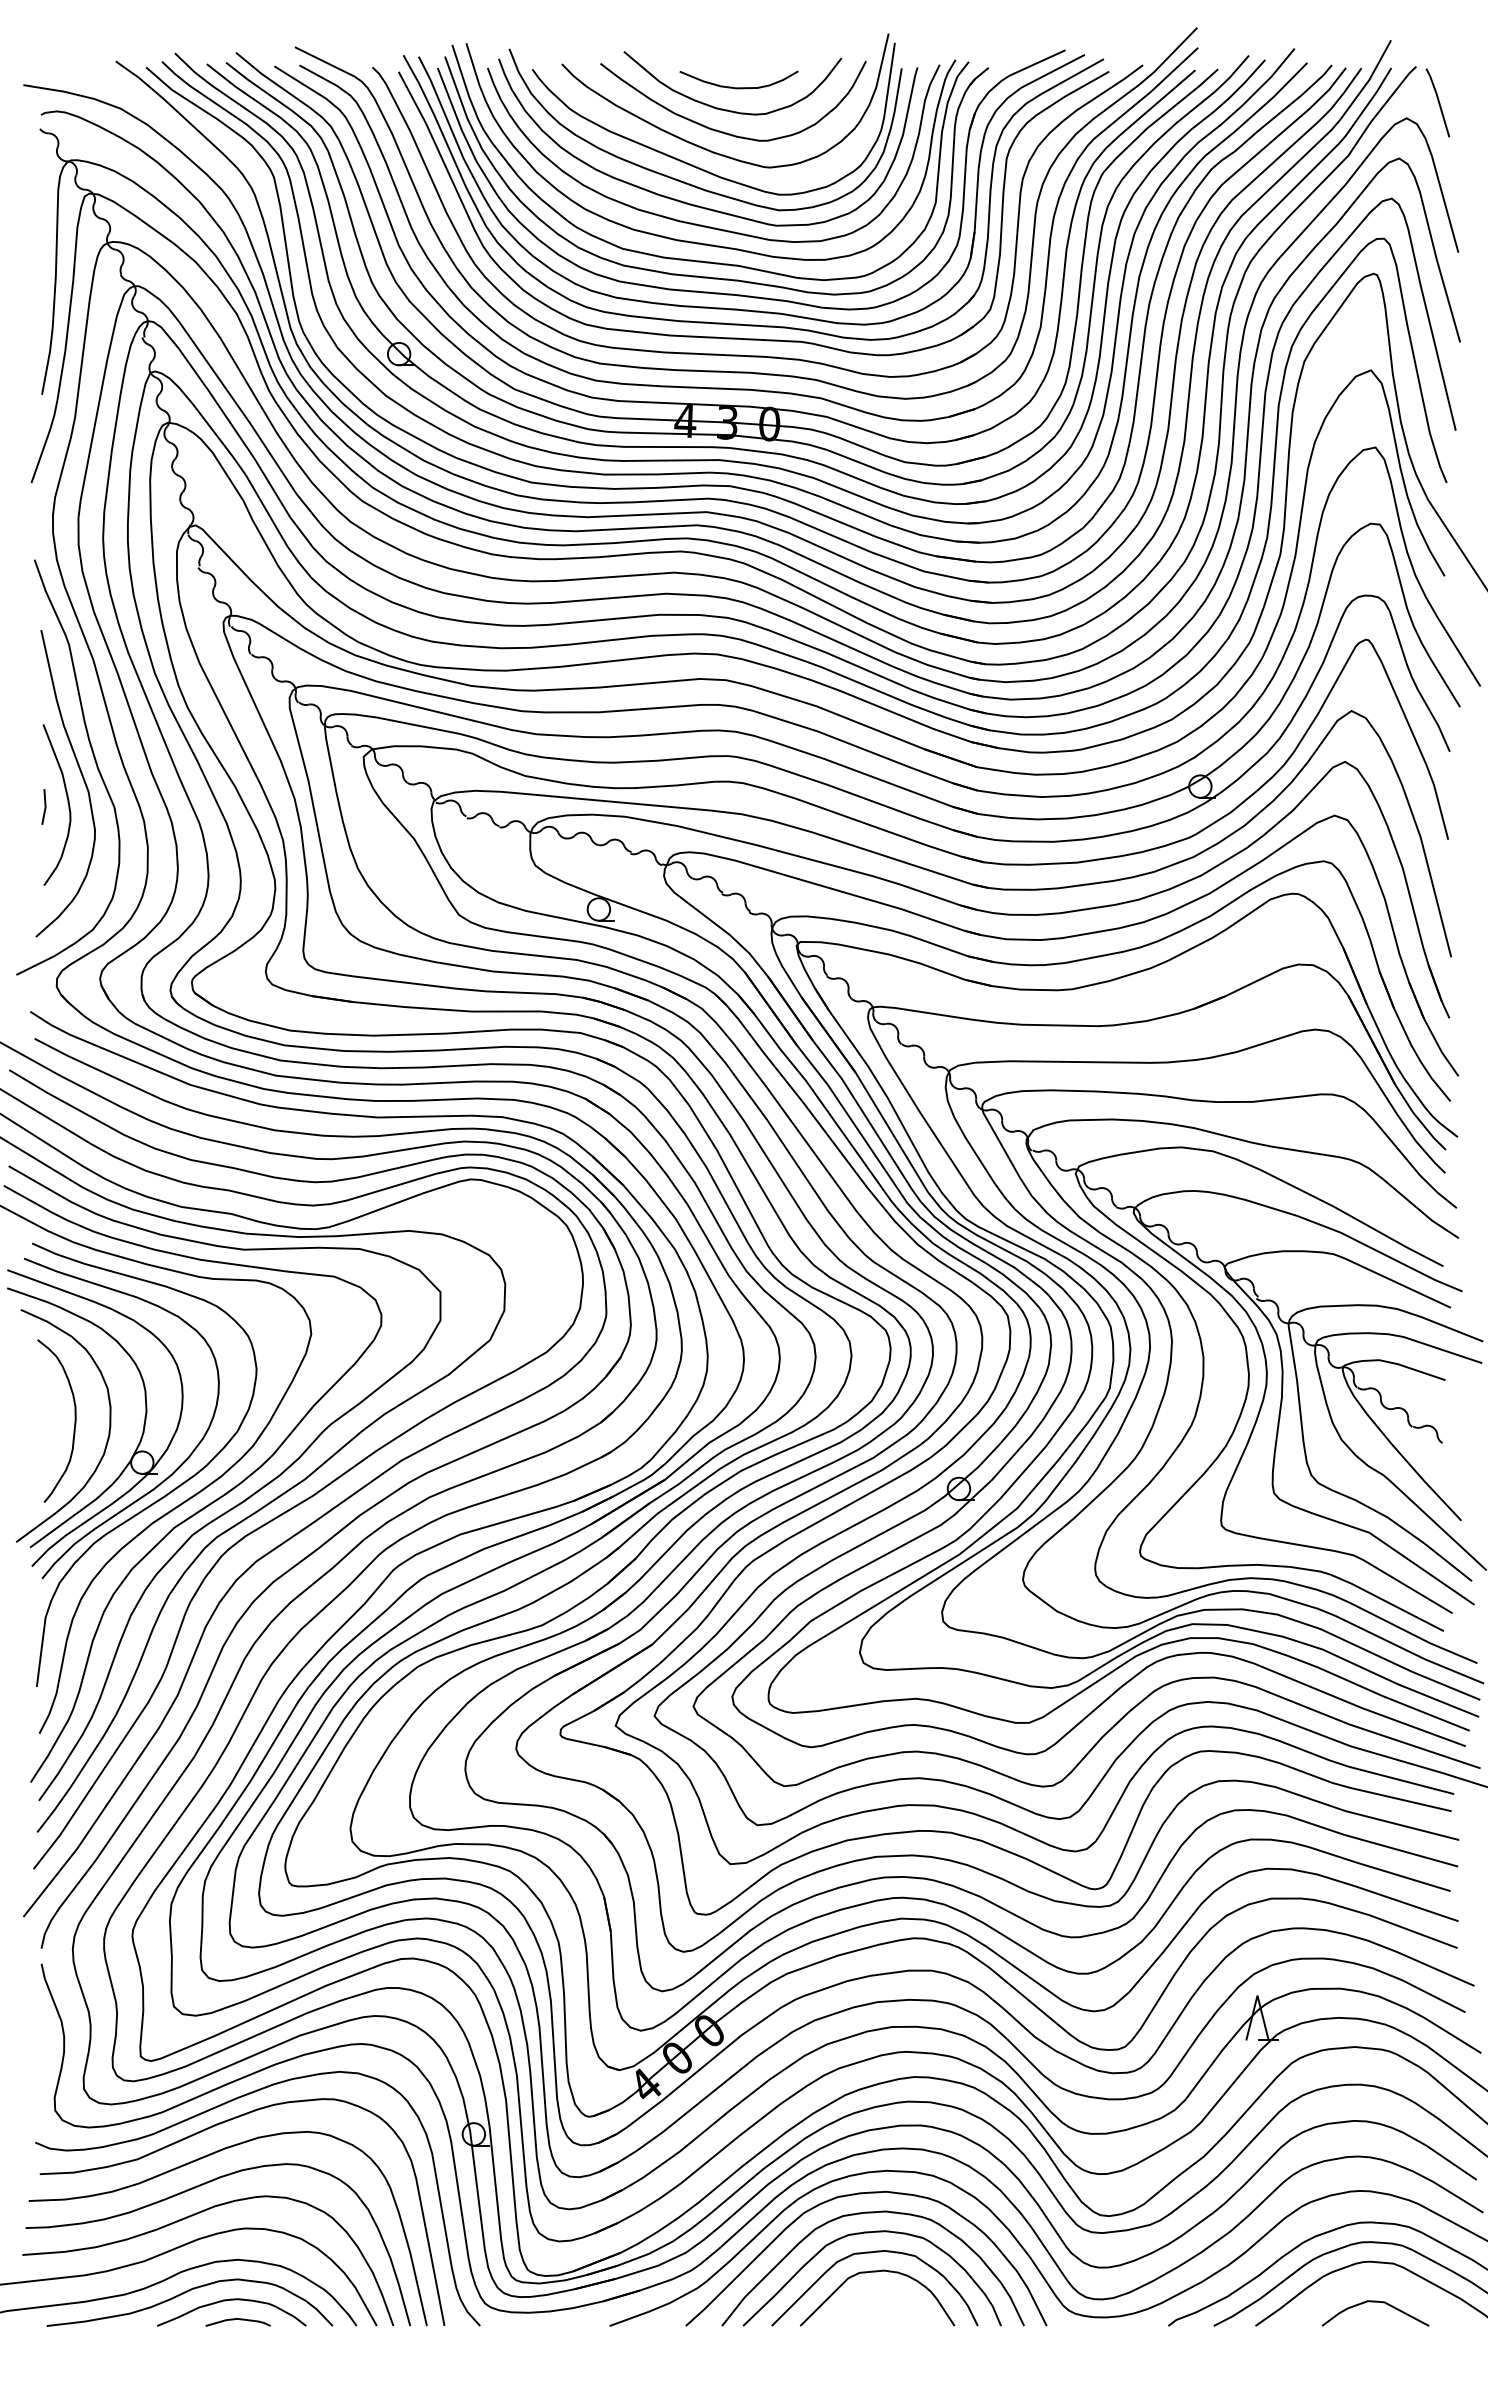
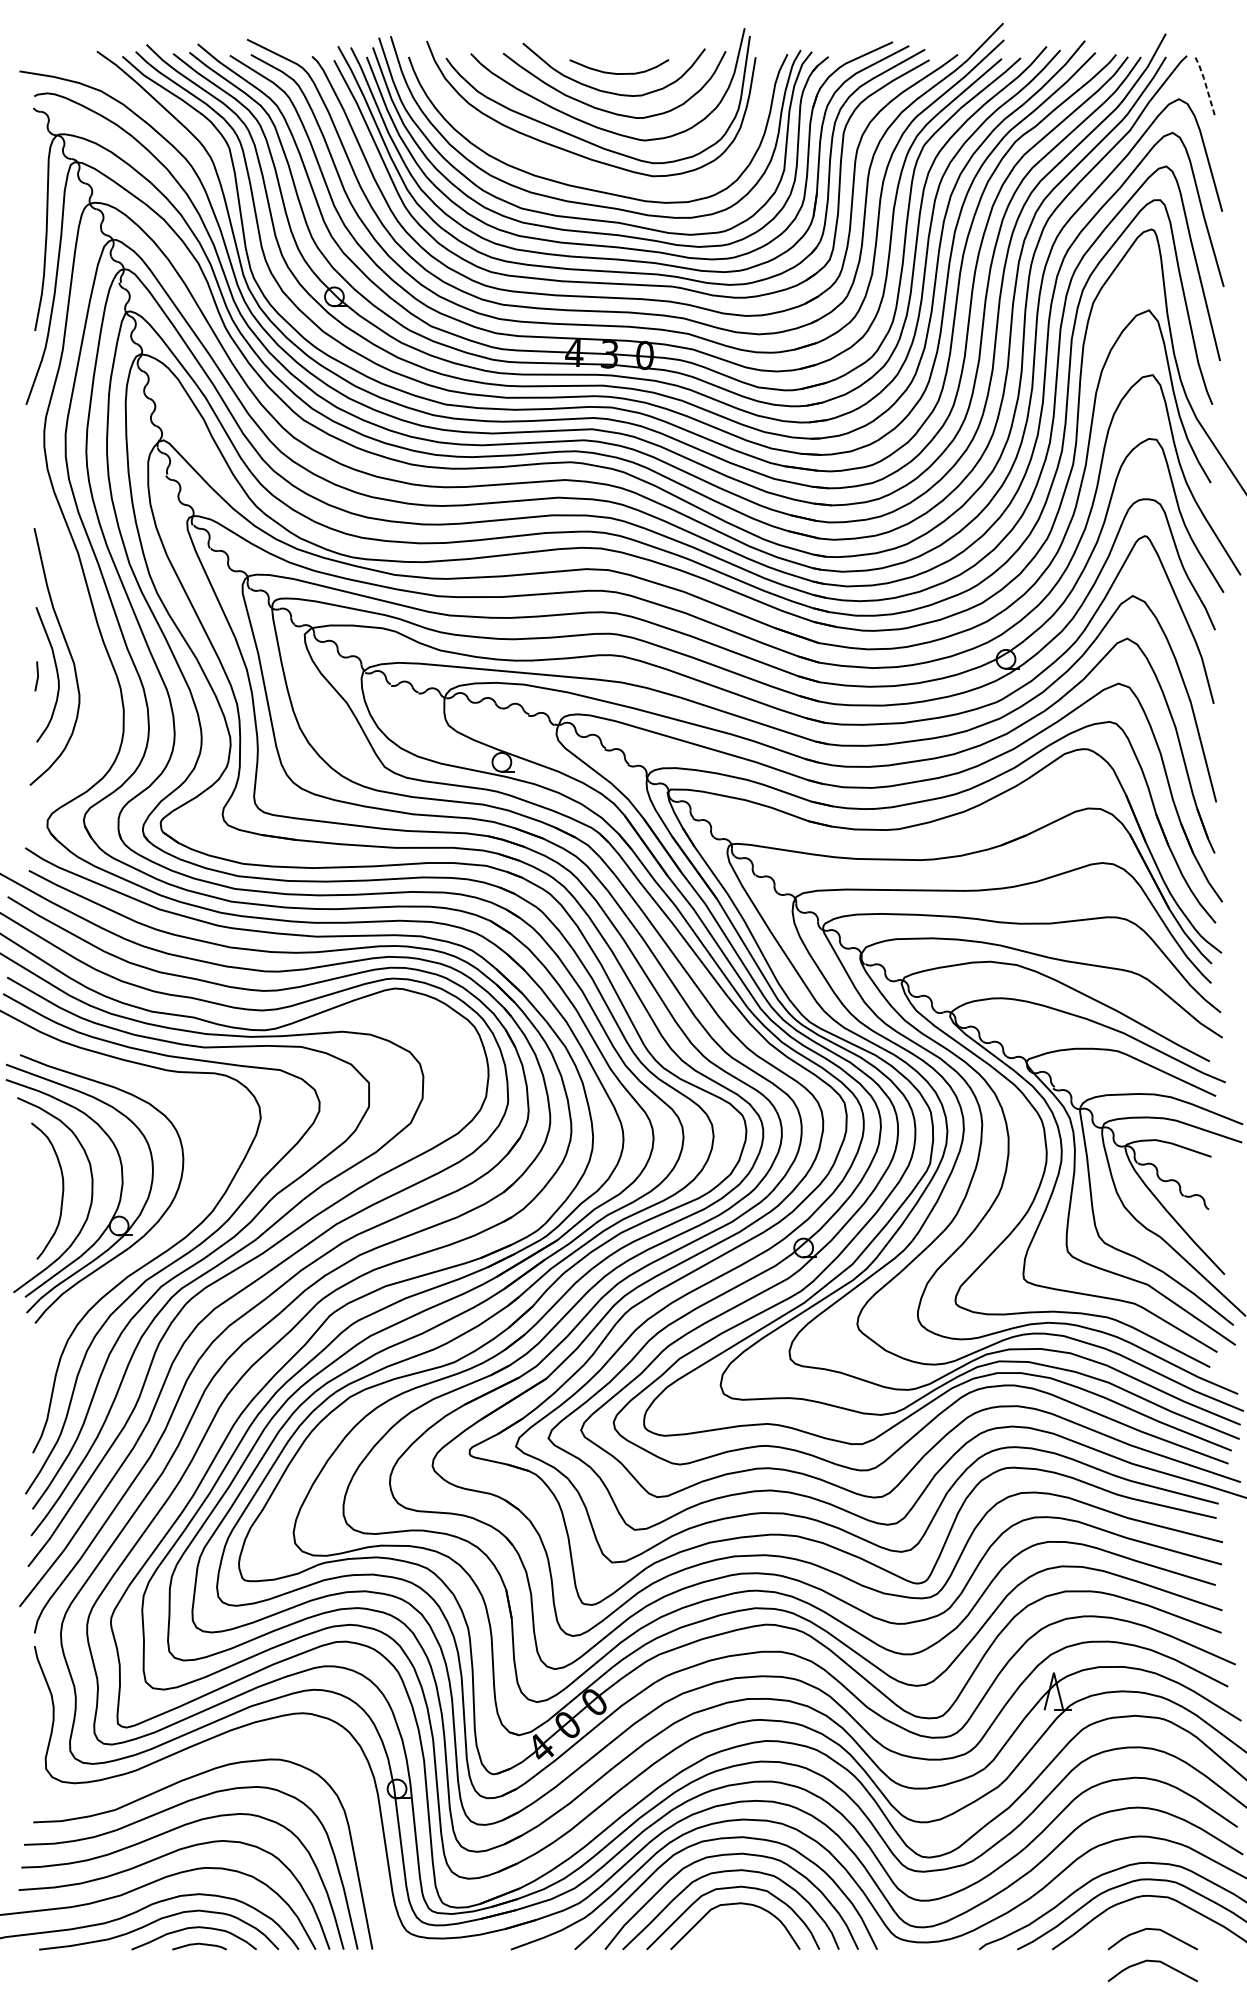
line: (1438, 101) -> (1205, 85), solid -> dashed
curve: (691, 203) -> (579, 170), removed
curve: (93, 757) -> (78, 634), removed
curve: (165, 1494) -> (138, 1252), removed
curve: (218, 2107) -> (183, 1766), removed
curve: (1375, 2340) -> (1152, 1961), added

